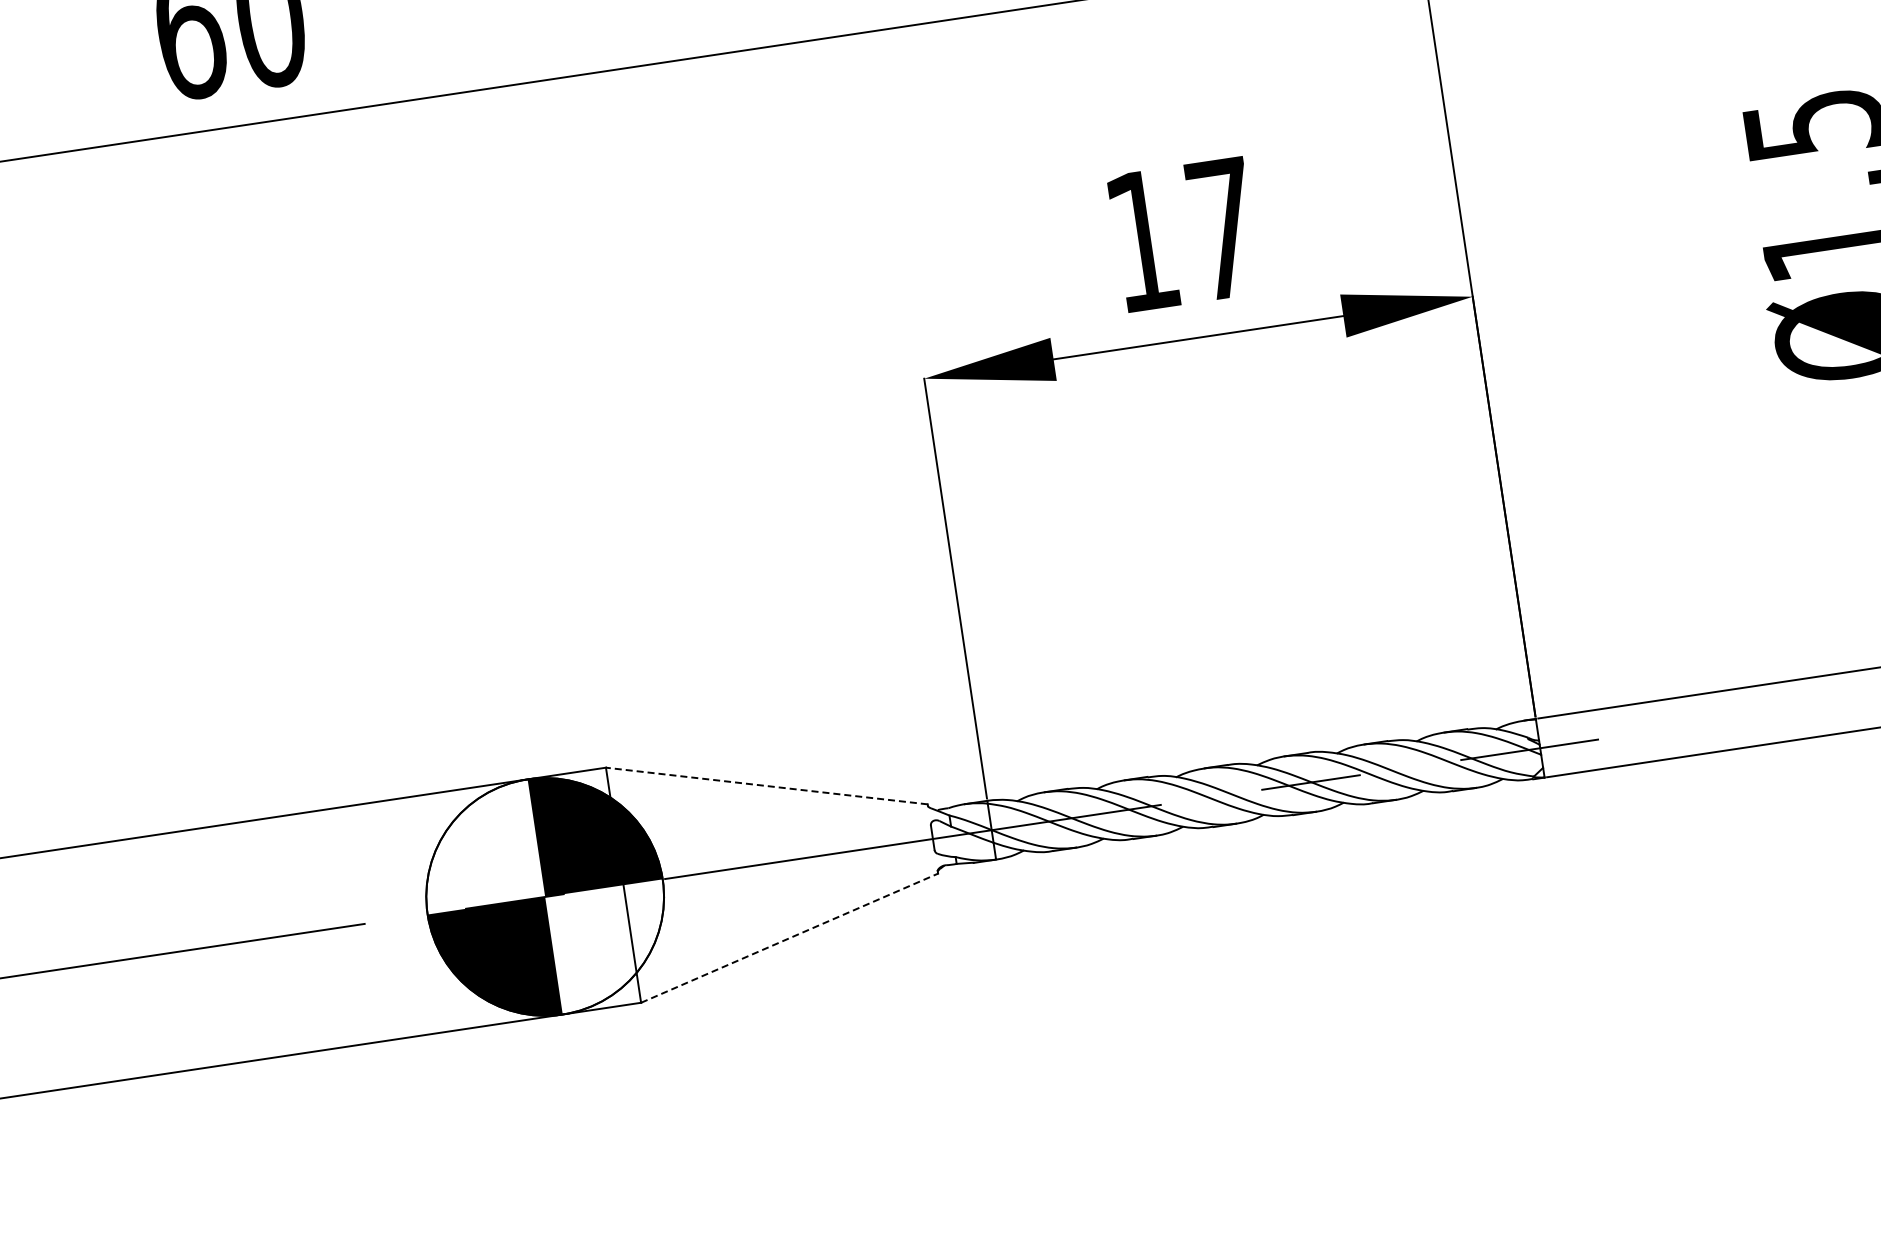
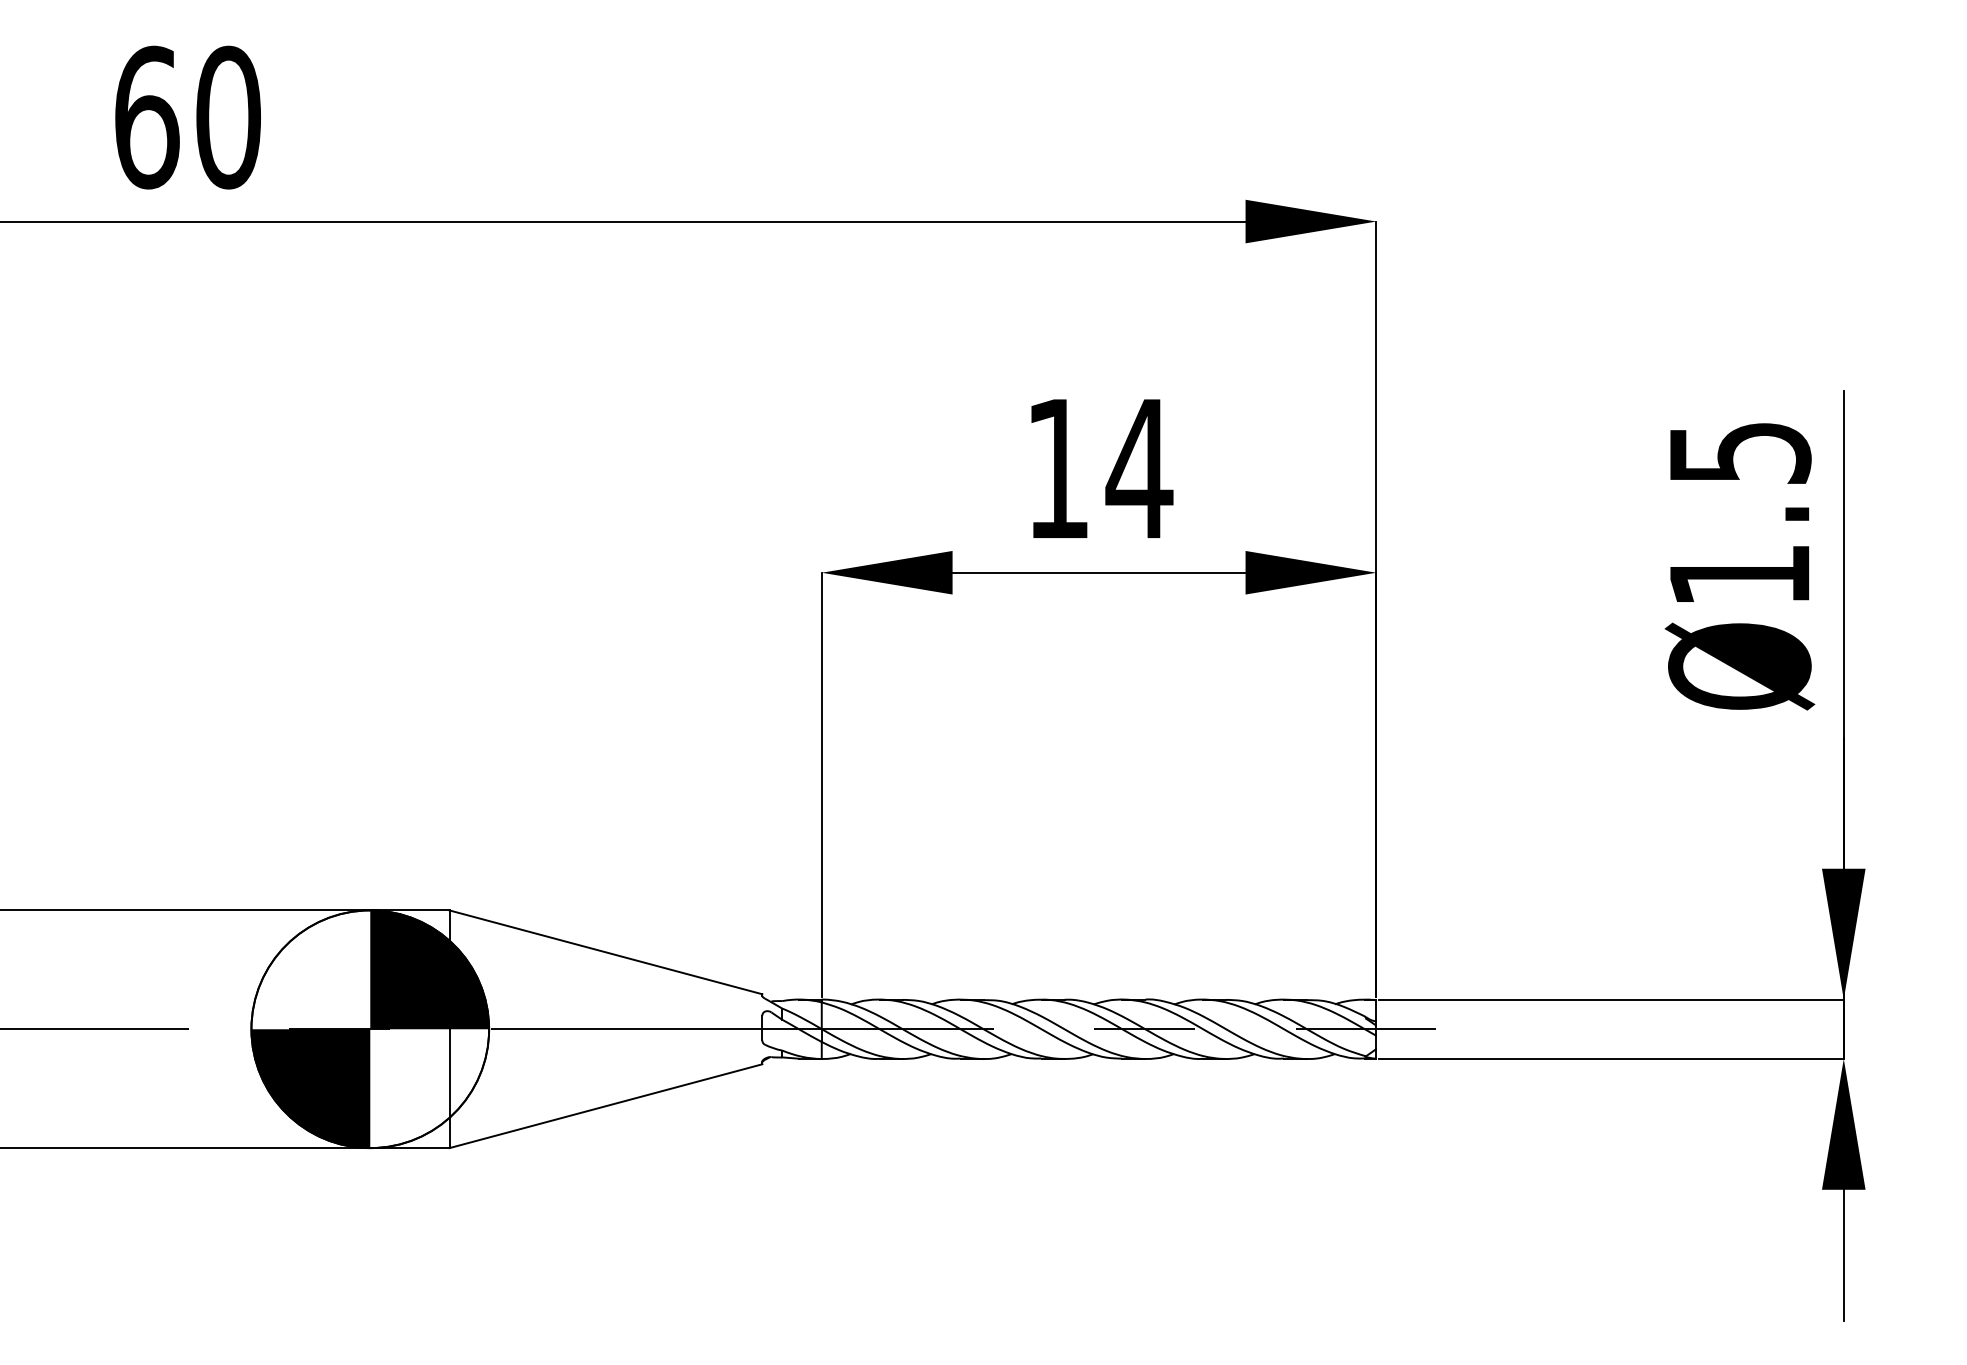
text: (1223, 228) -> (1139, 468), 17 -> 14
line: (766, 786) -> (605, 952), dashed -> solid
line: (789, 938) -> (605, 1106), dashed -> solid

